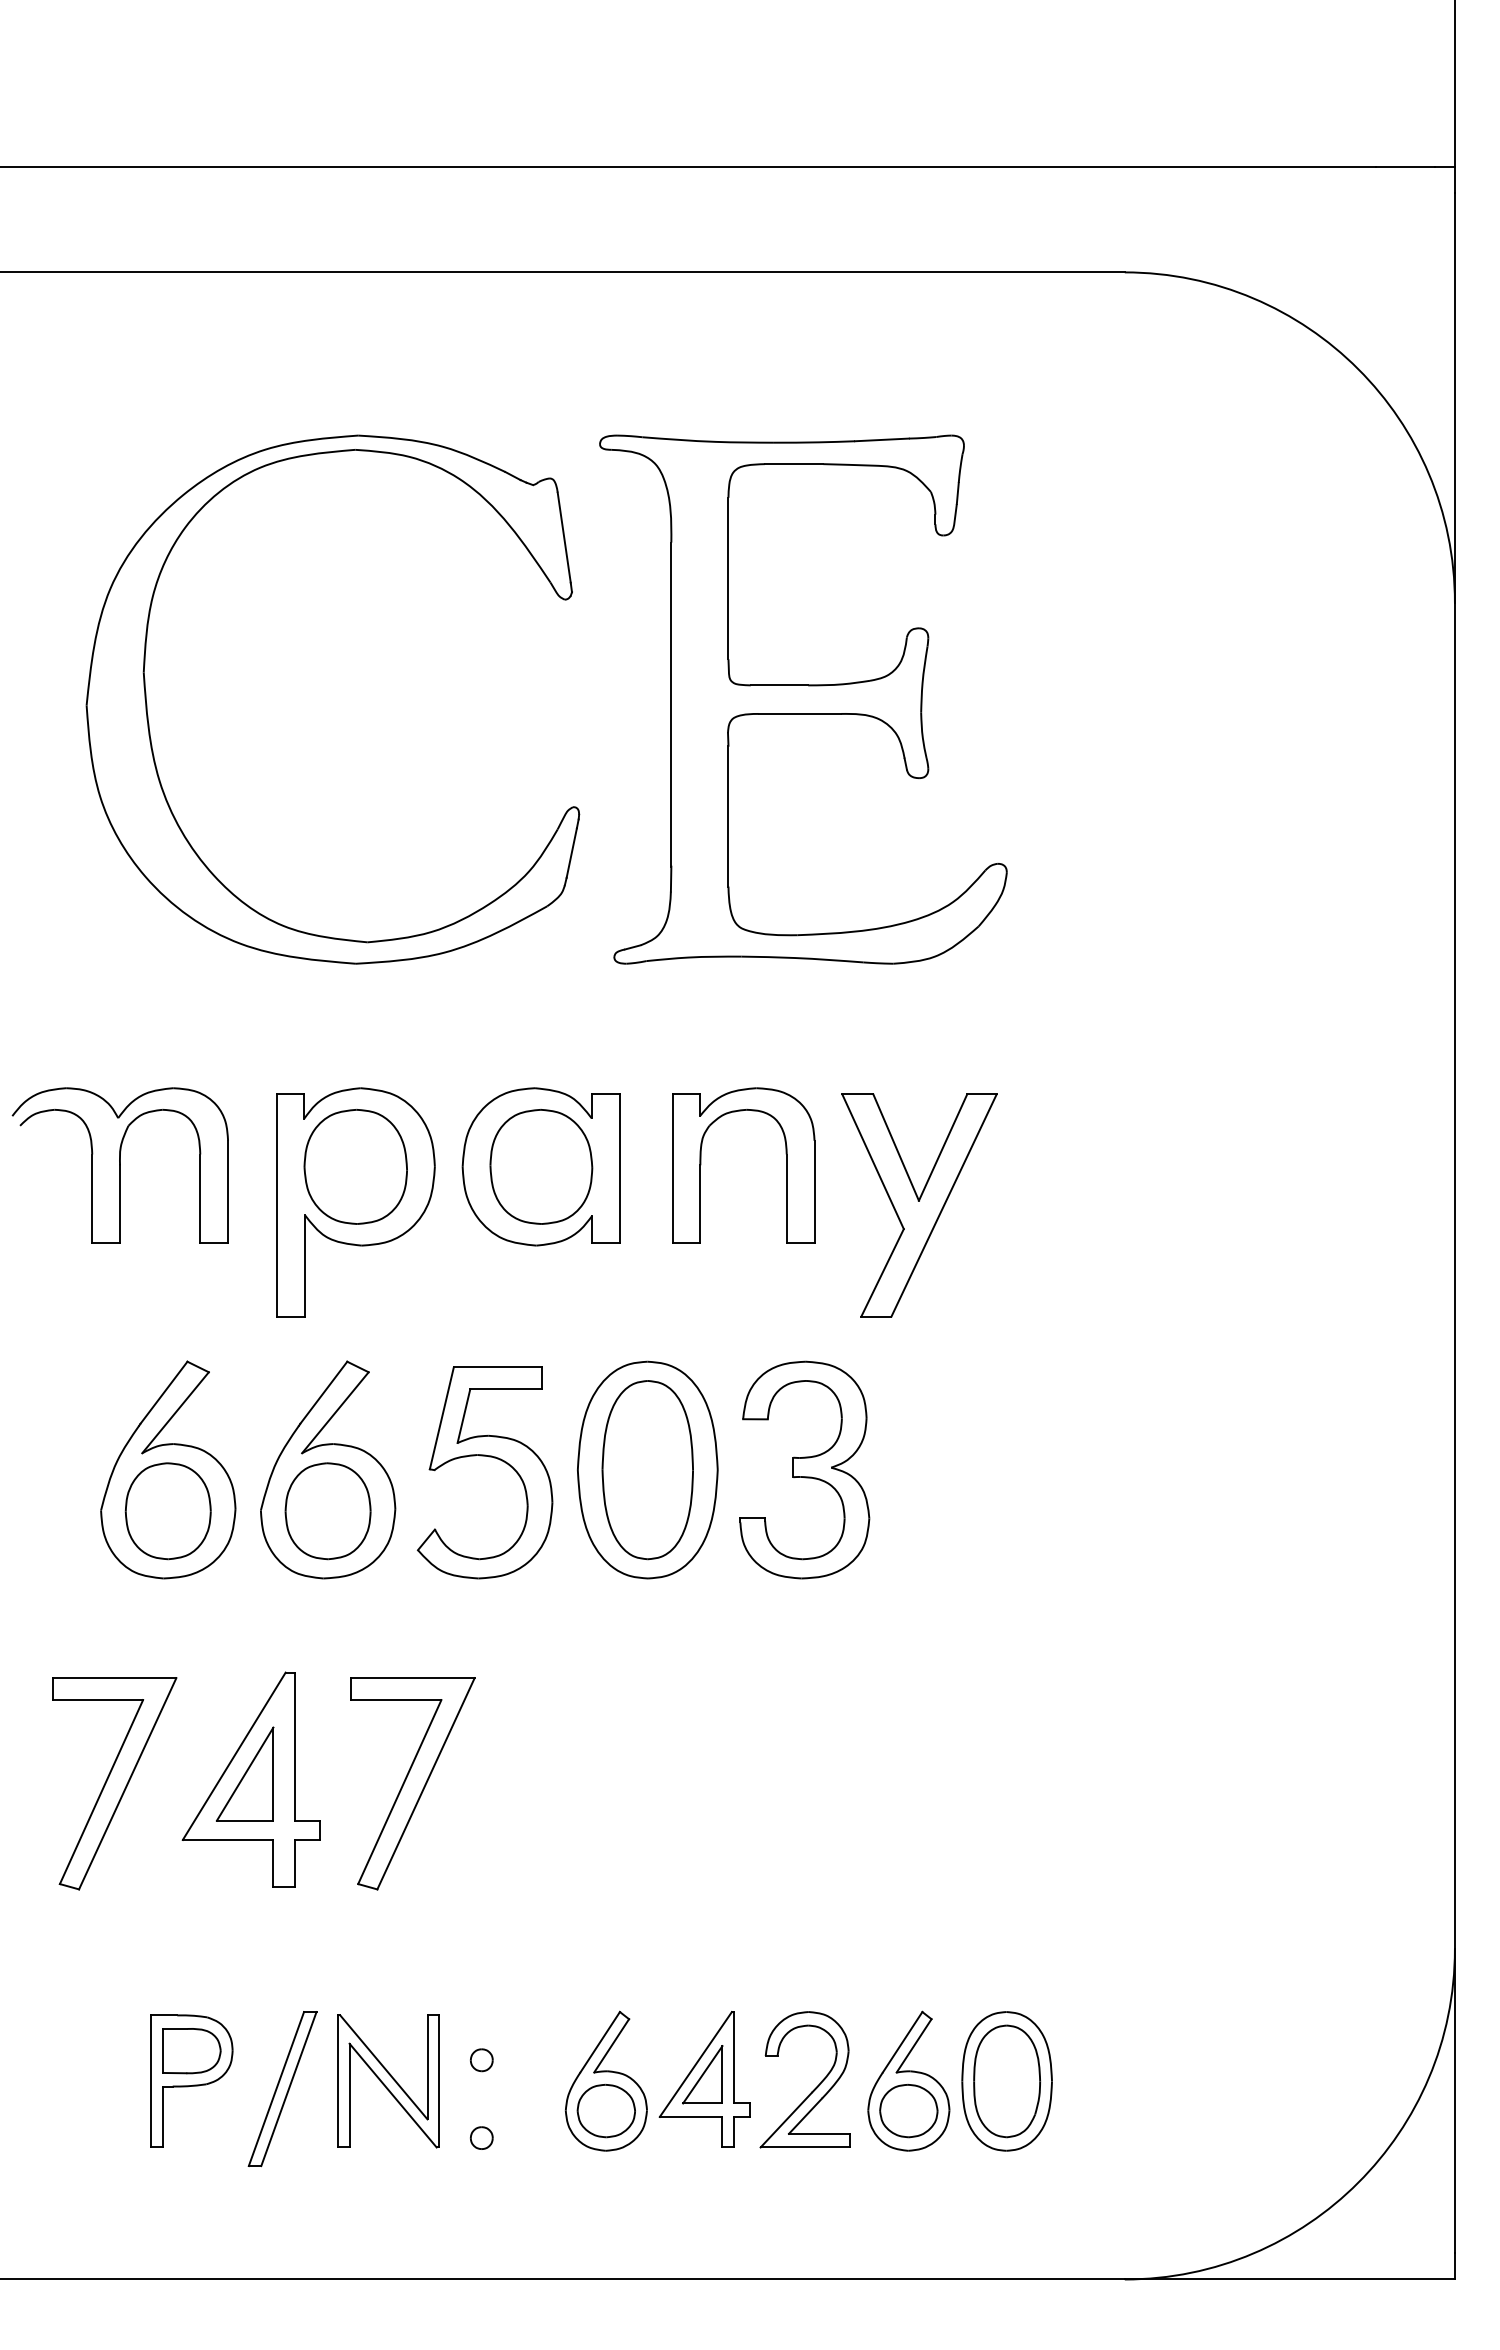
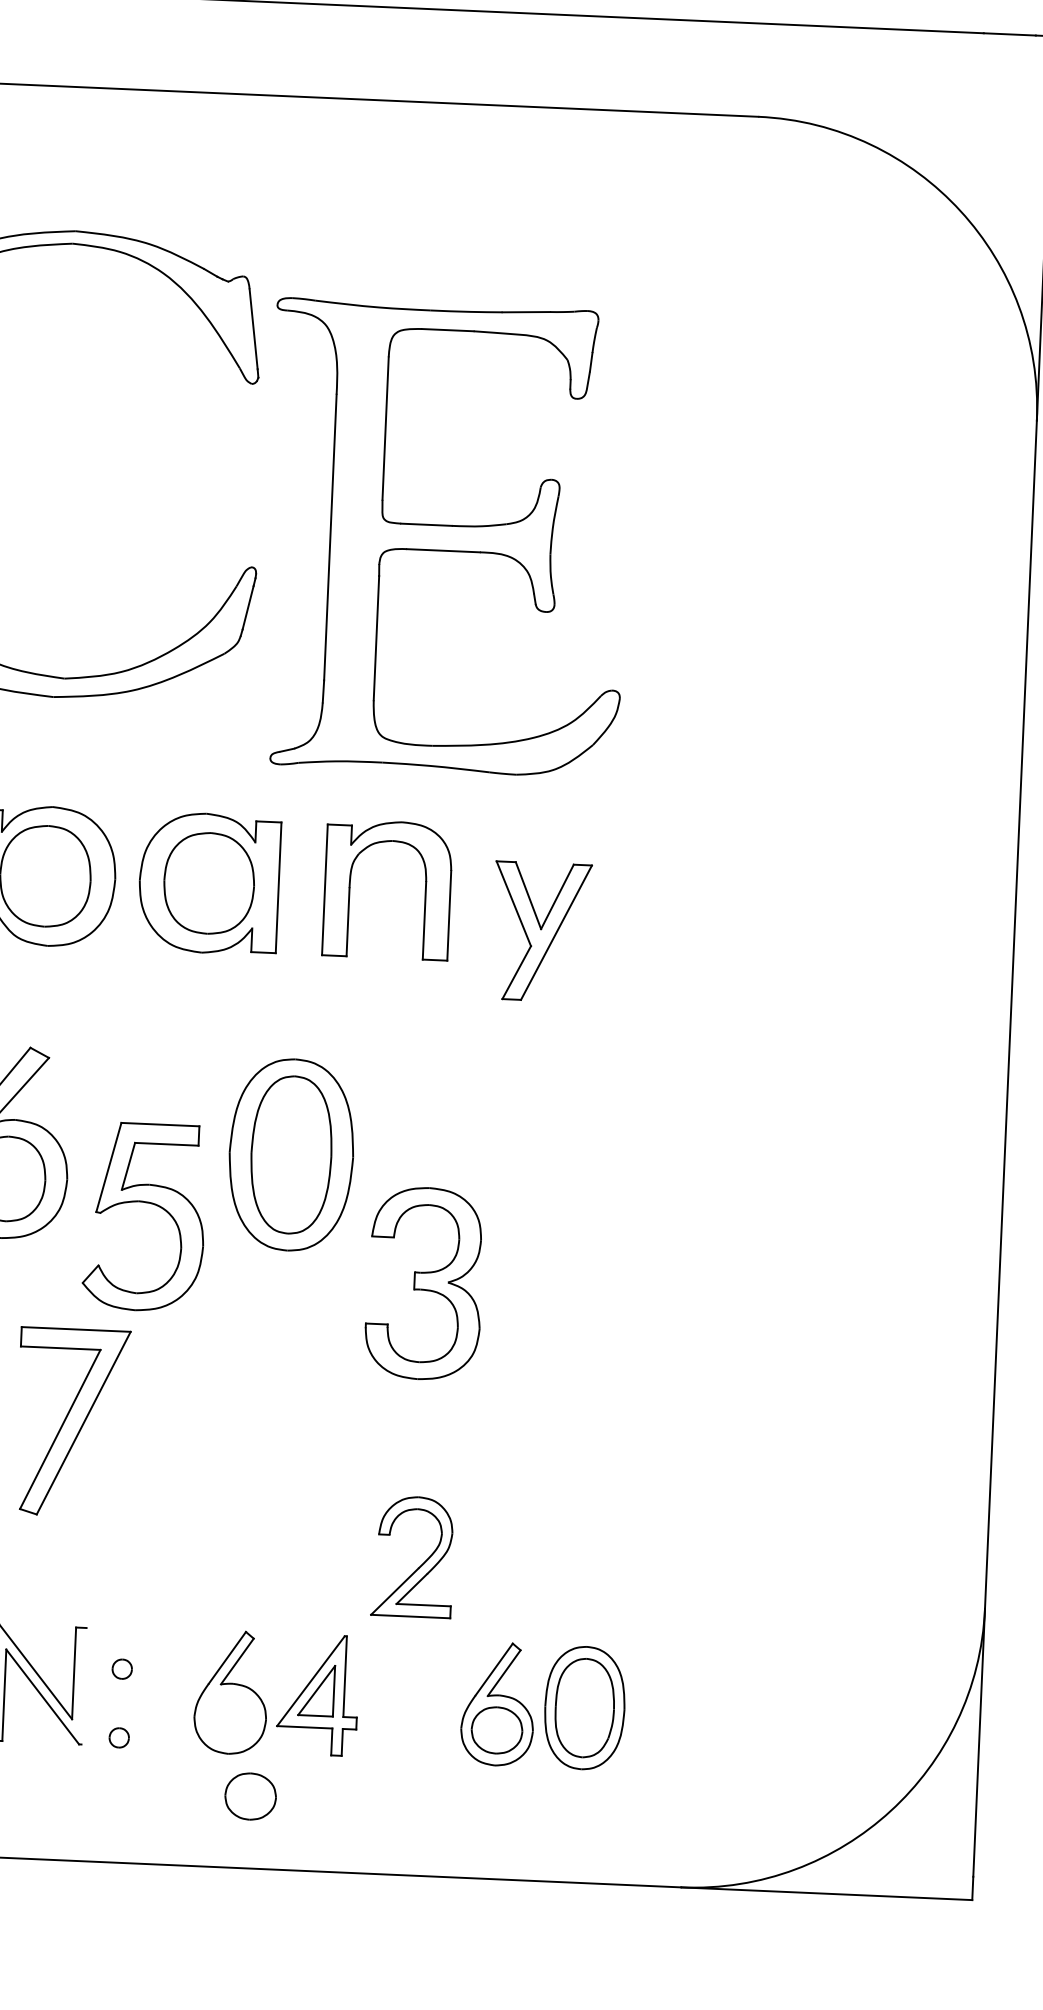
part: (803, 699) -> (447, 538), moved
part: (919, 1205) -> (541, 932), size x0.7
part: (489, 1457) -> (149, 1203), moved
part: (804, 1469) -> (424, 1283), moved
line: (439, 2081) -> (84, 1686), removed
part: (814, 2088) -> (420, 1564), moved
part: (605, 2111) -> (249, 1796), moved

